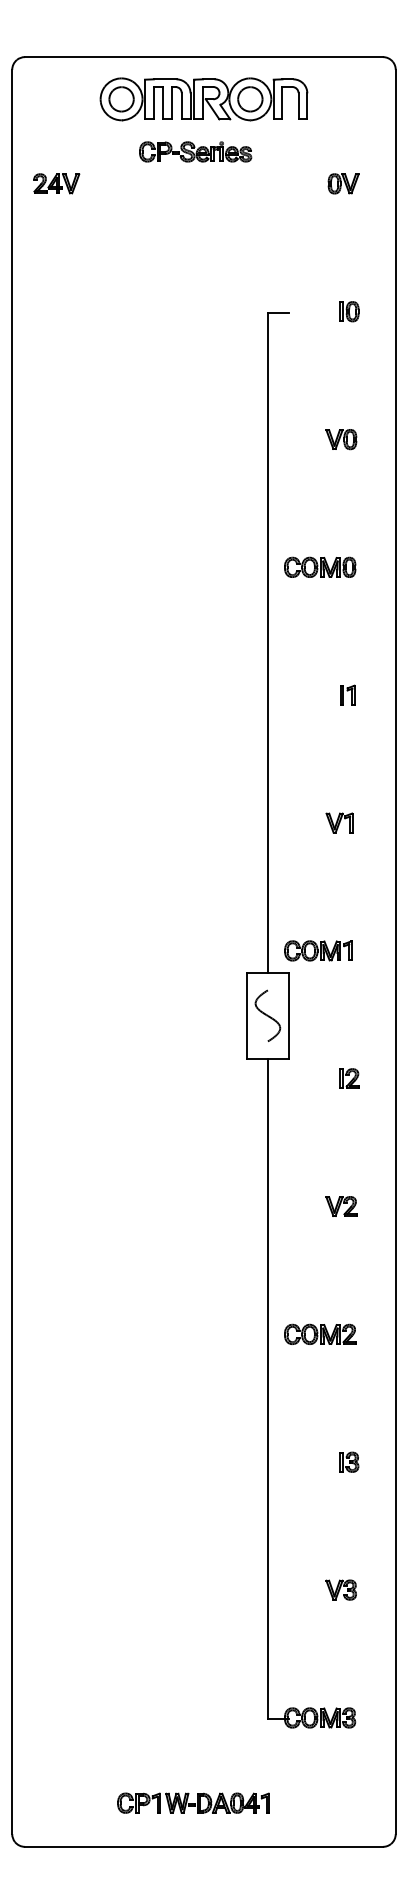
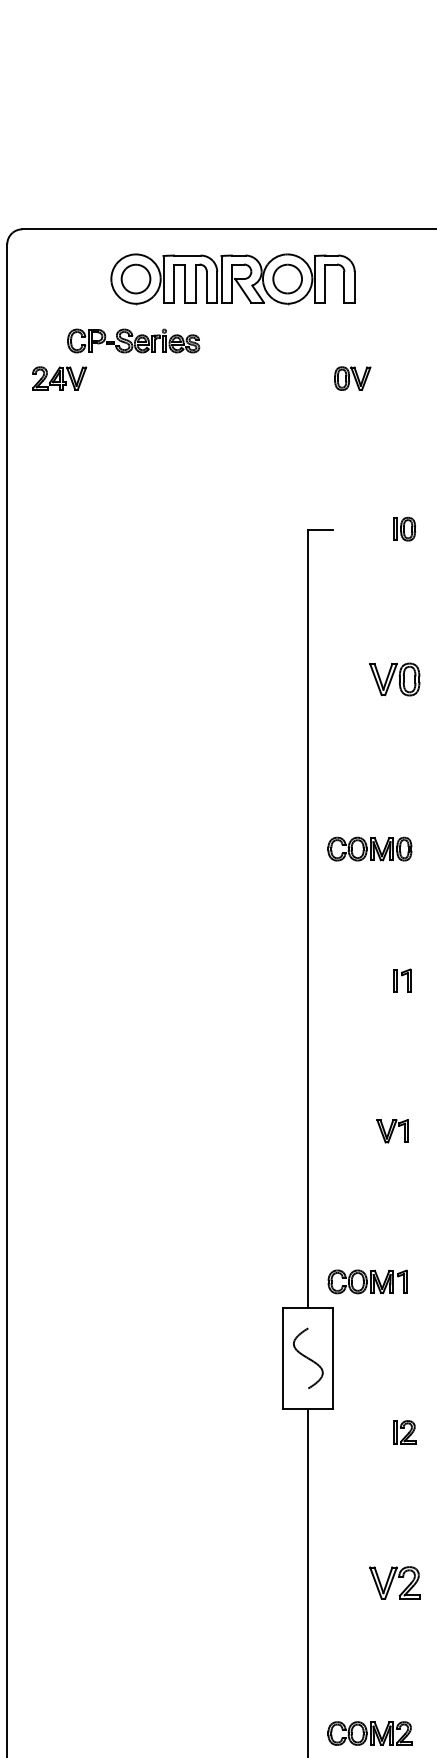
part: (195, 151) -> (133, 340), moved
part: (343, 183) -> (352, 378), moved
part: (341, 439) -> (394, 679), size x1.4
part: (320, 566) -> (370, 848), moved
part: (341, 1206) -> (394, 1582), size x1.4

